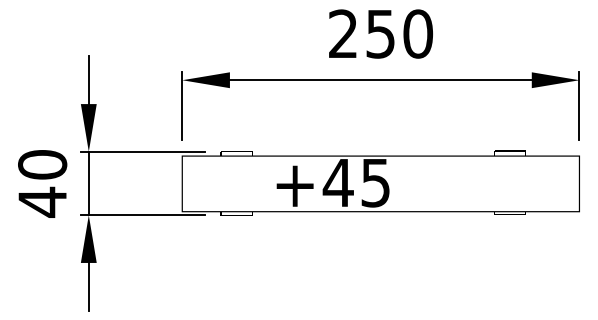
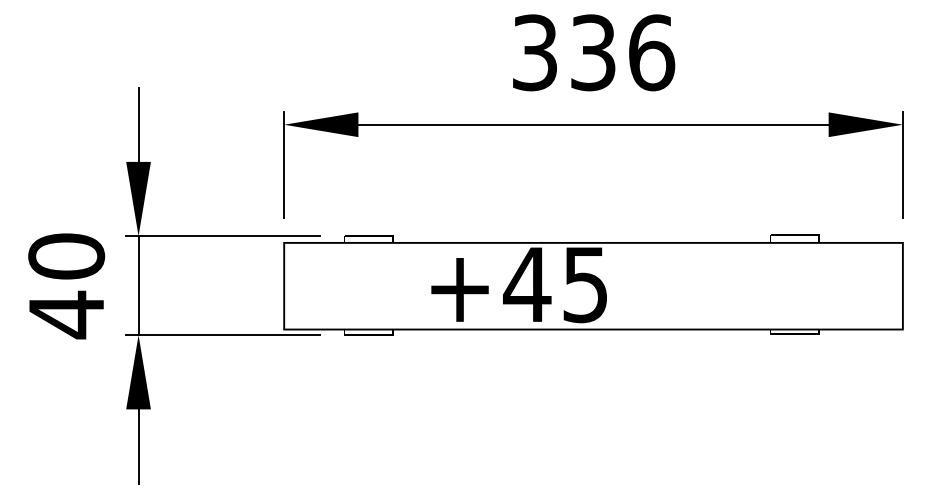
text: (381, 33) -> (594, 51), 250 -> 336

